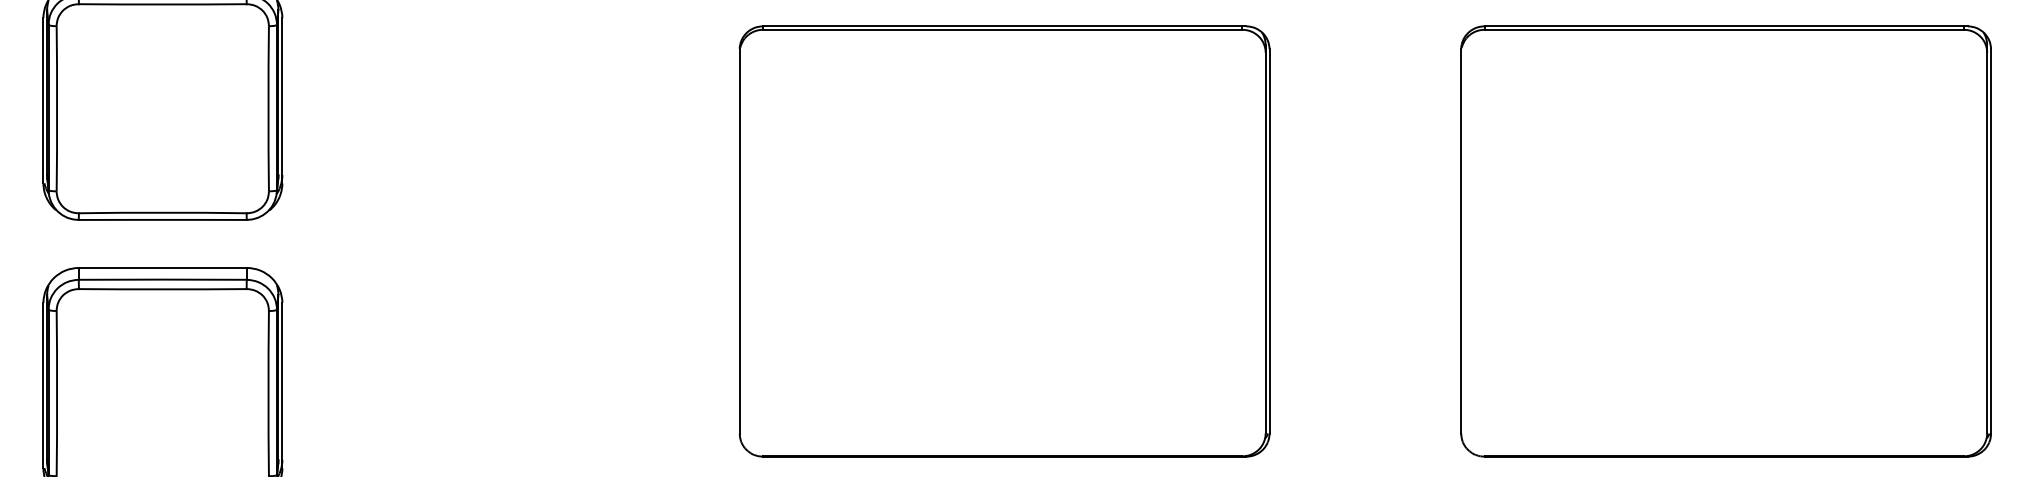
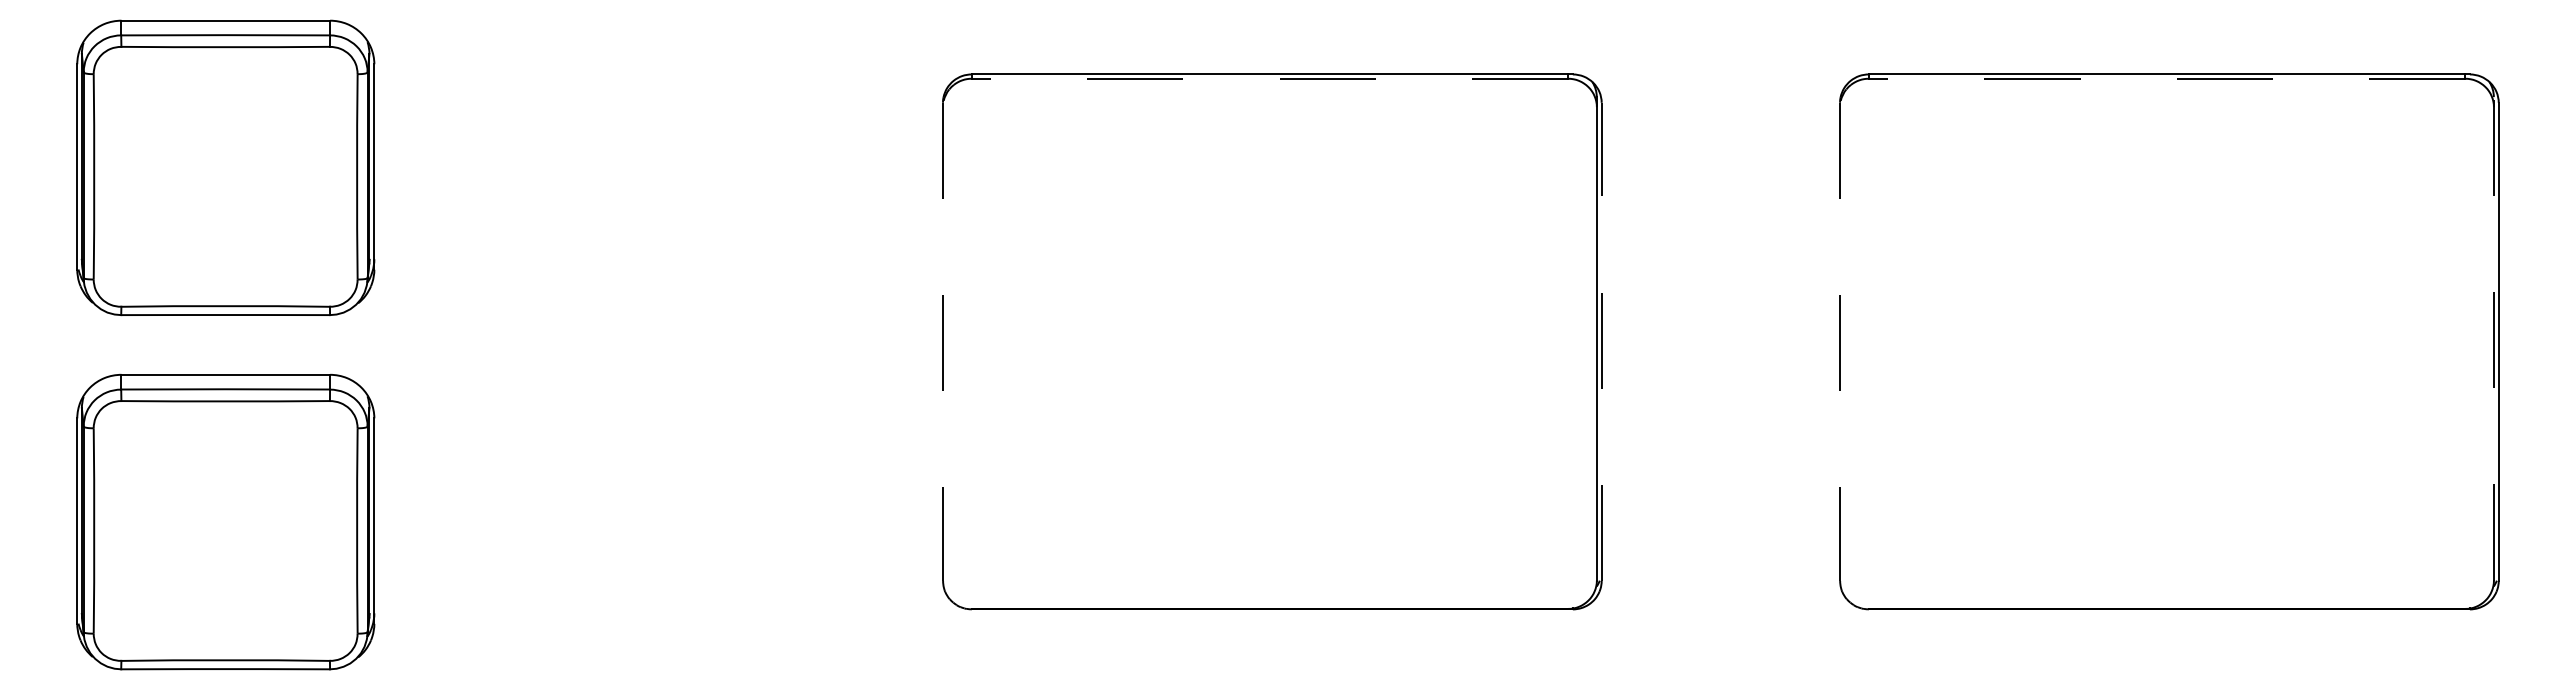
line: (1002, 29) -> (1269, 78), solid -> dashed
line: (1723, 29) -> (2166, 78), solid -> dashed
line: (1986, 238) -> (2493, 338), solid -> dashed
line: (740, 241) -> (943, 342), solid -> dashed
line: (1269, 241) -> (1601, 341), solid -> dashed
line: (1461, 241) -> (1840, 342), solid -> dashed

